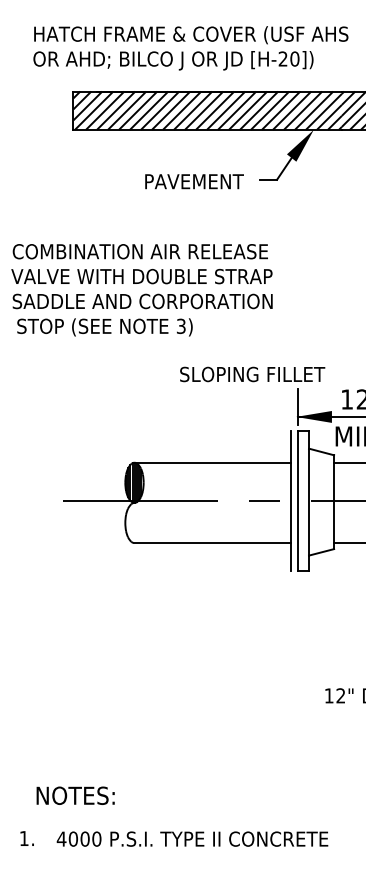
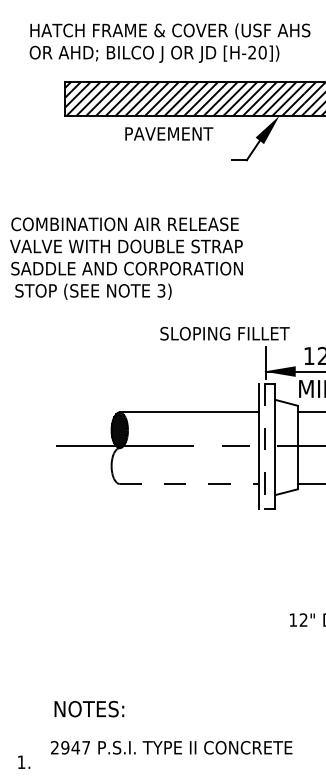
text: (194, 181) -> (169, 133), moved
line: (298, 501) -> (265, 446), solid -> dashed
line: (212, 542) -> (189, 483), solid -> dashed
text: (75, 796) -> (89, 709), moved
text: (27, 837) -> (24, 761), moved
text: (79, 838) -> (70, 747), 4000 -> 2947

